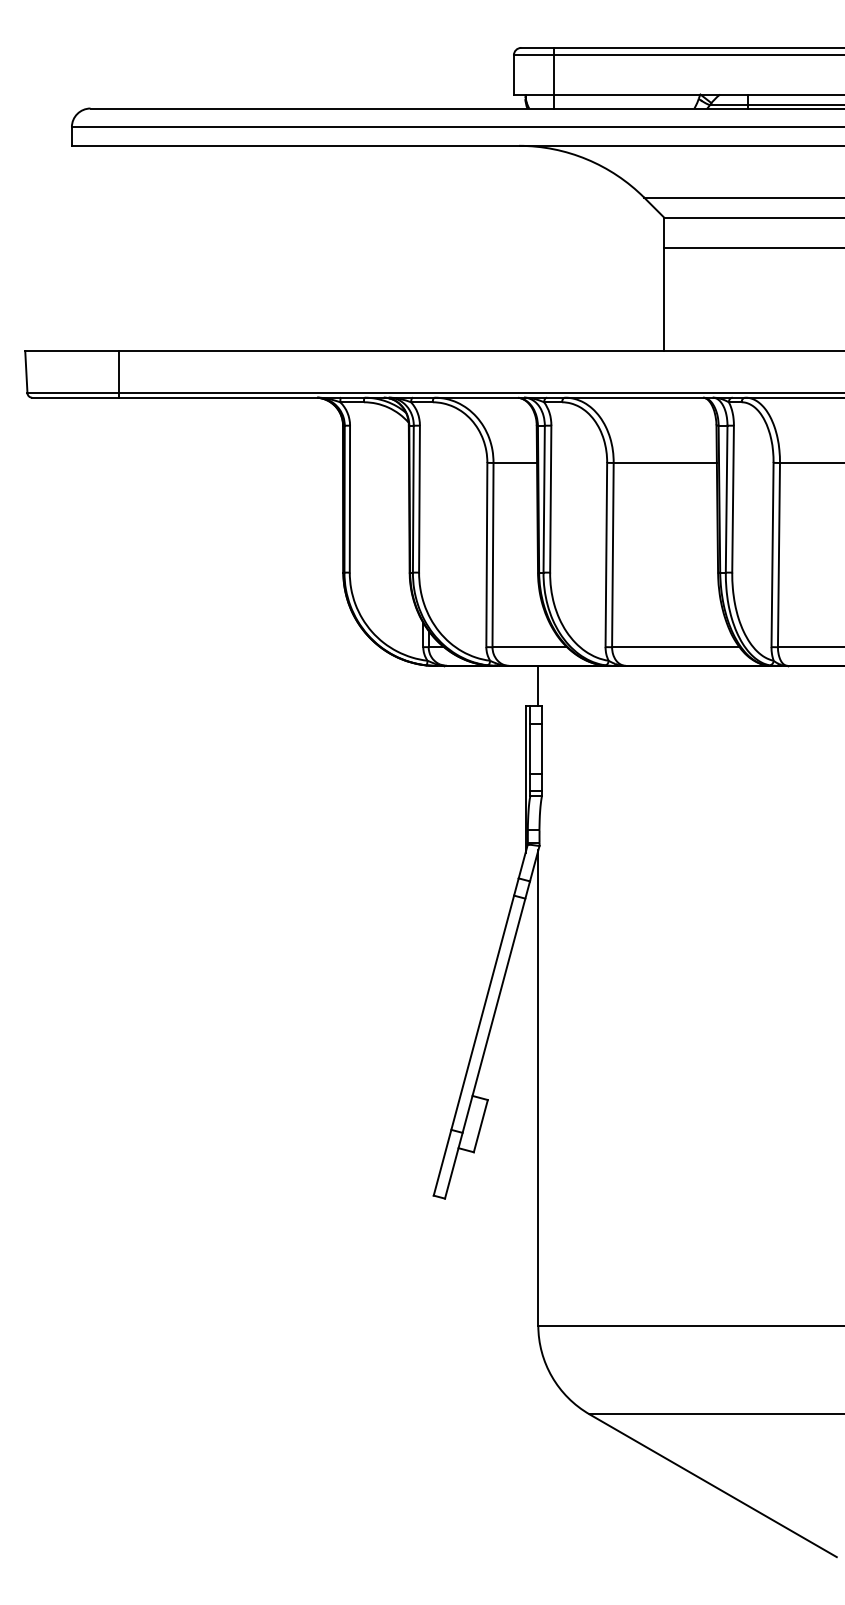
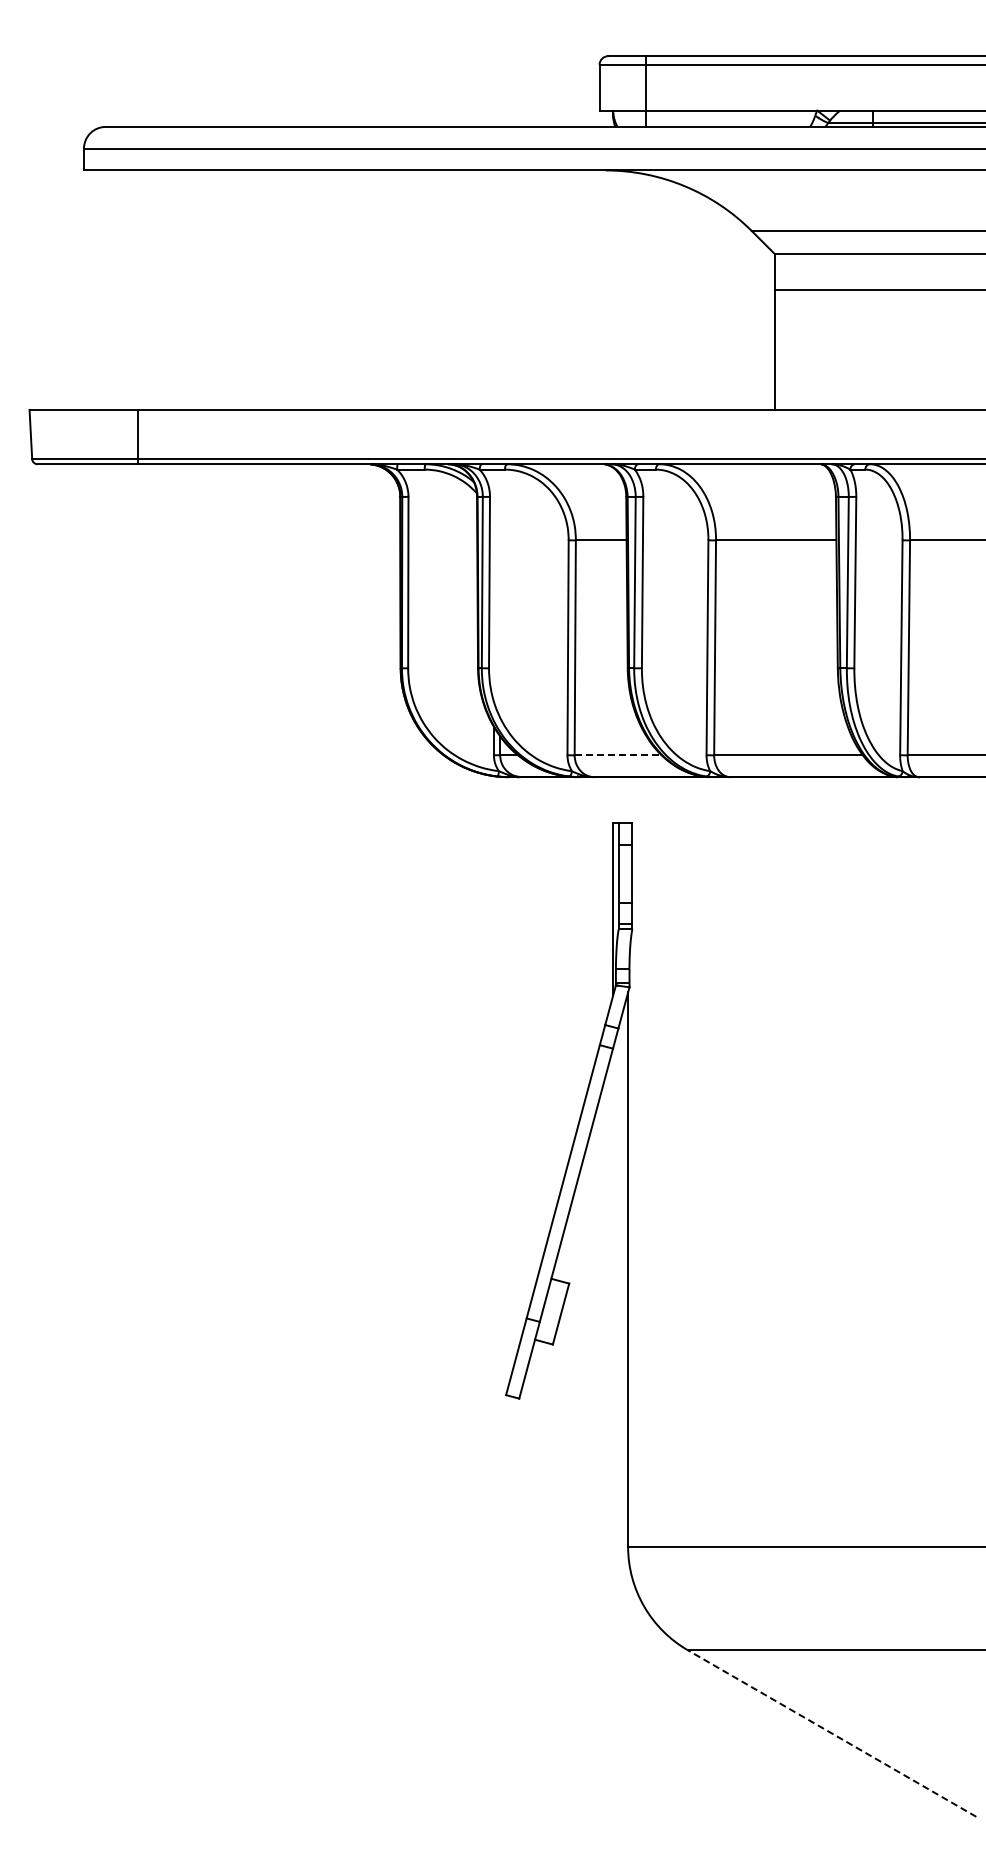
line: (530, 647) -> (618, 755), solid -> dashed
line: (538, 685) -> (628, 800), removed
line: (712, 1485) -> (831, 1733), solid -> dashed

